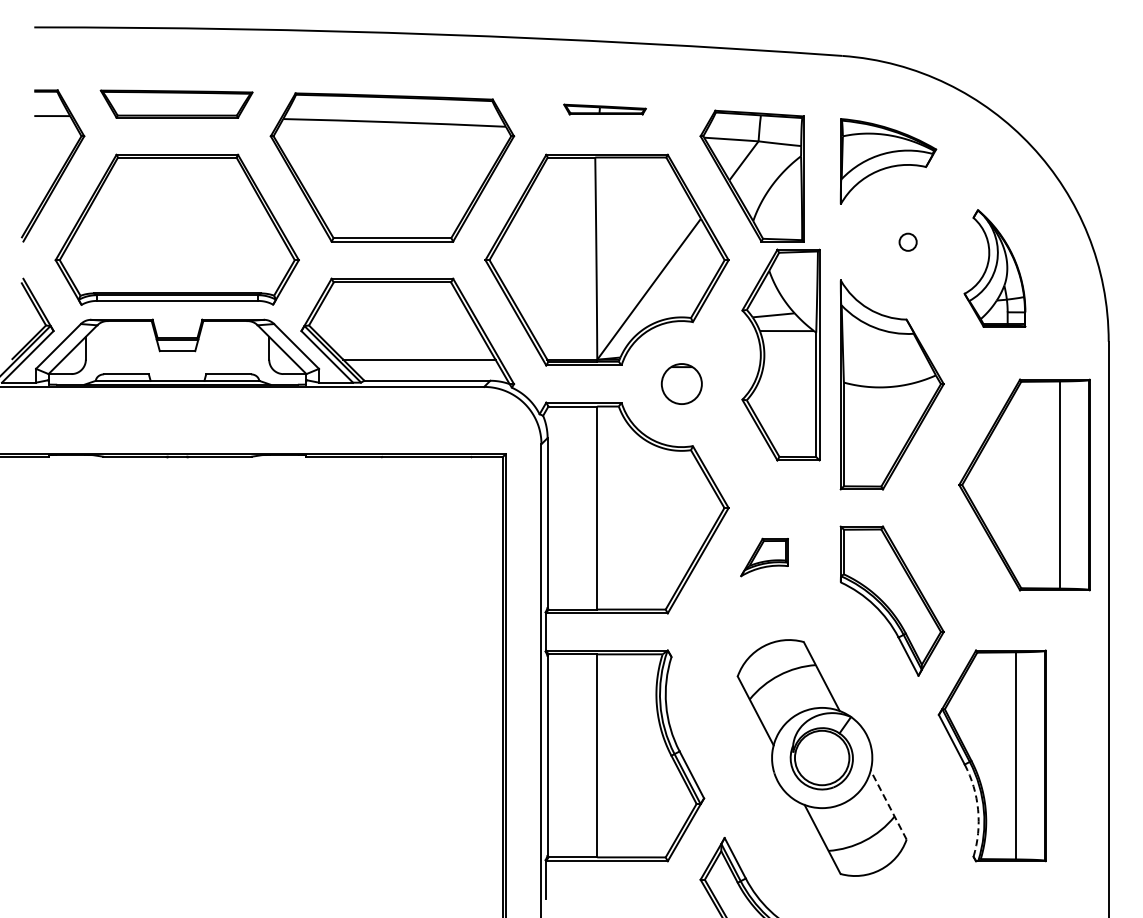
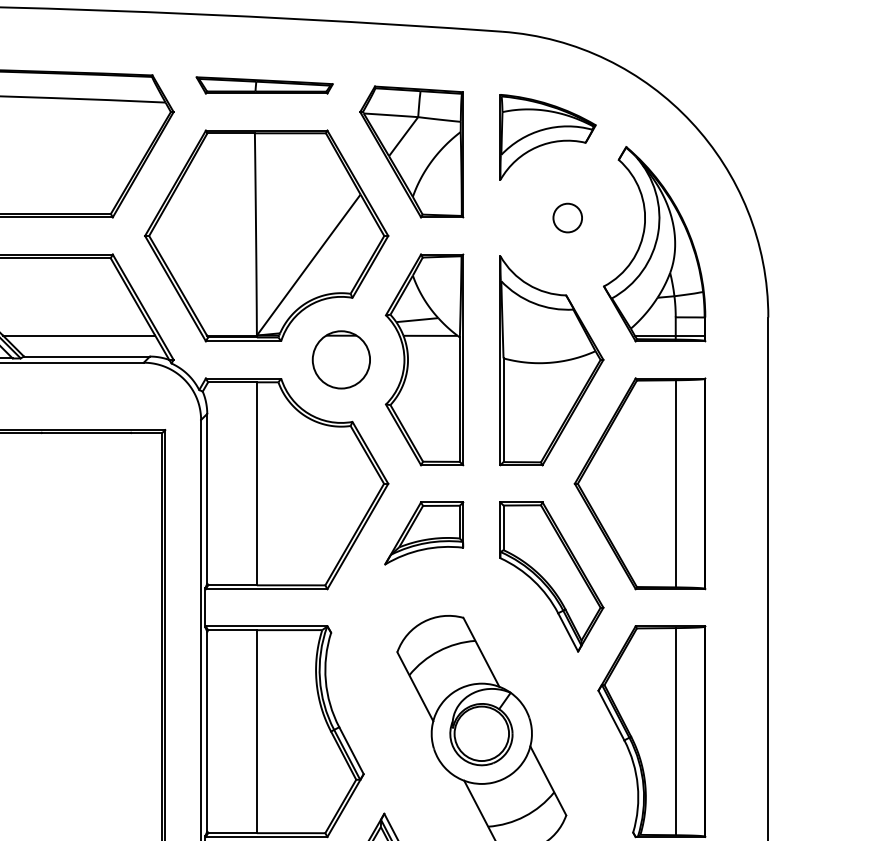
part: (604, 109) -> (264, 85), size x1.67
circle: (907, 241) -> (567, 217), size x1.67
part: (994, 268) -> (654, 244), size x1.67
part: (780, 354) -> (424, 359), moved
part: (681, 383) -> (341, 359), size x1.43
part: (1024, 484) -> (640, 483), moved
part: (764, 557) -> (424, 533), size x1.67
line: (888, 805) -> (548, 781), dashed -> solid
arc: (978, 809) -> (638, 785), dashed -> solid

